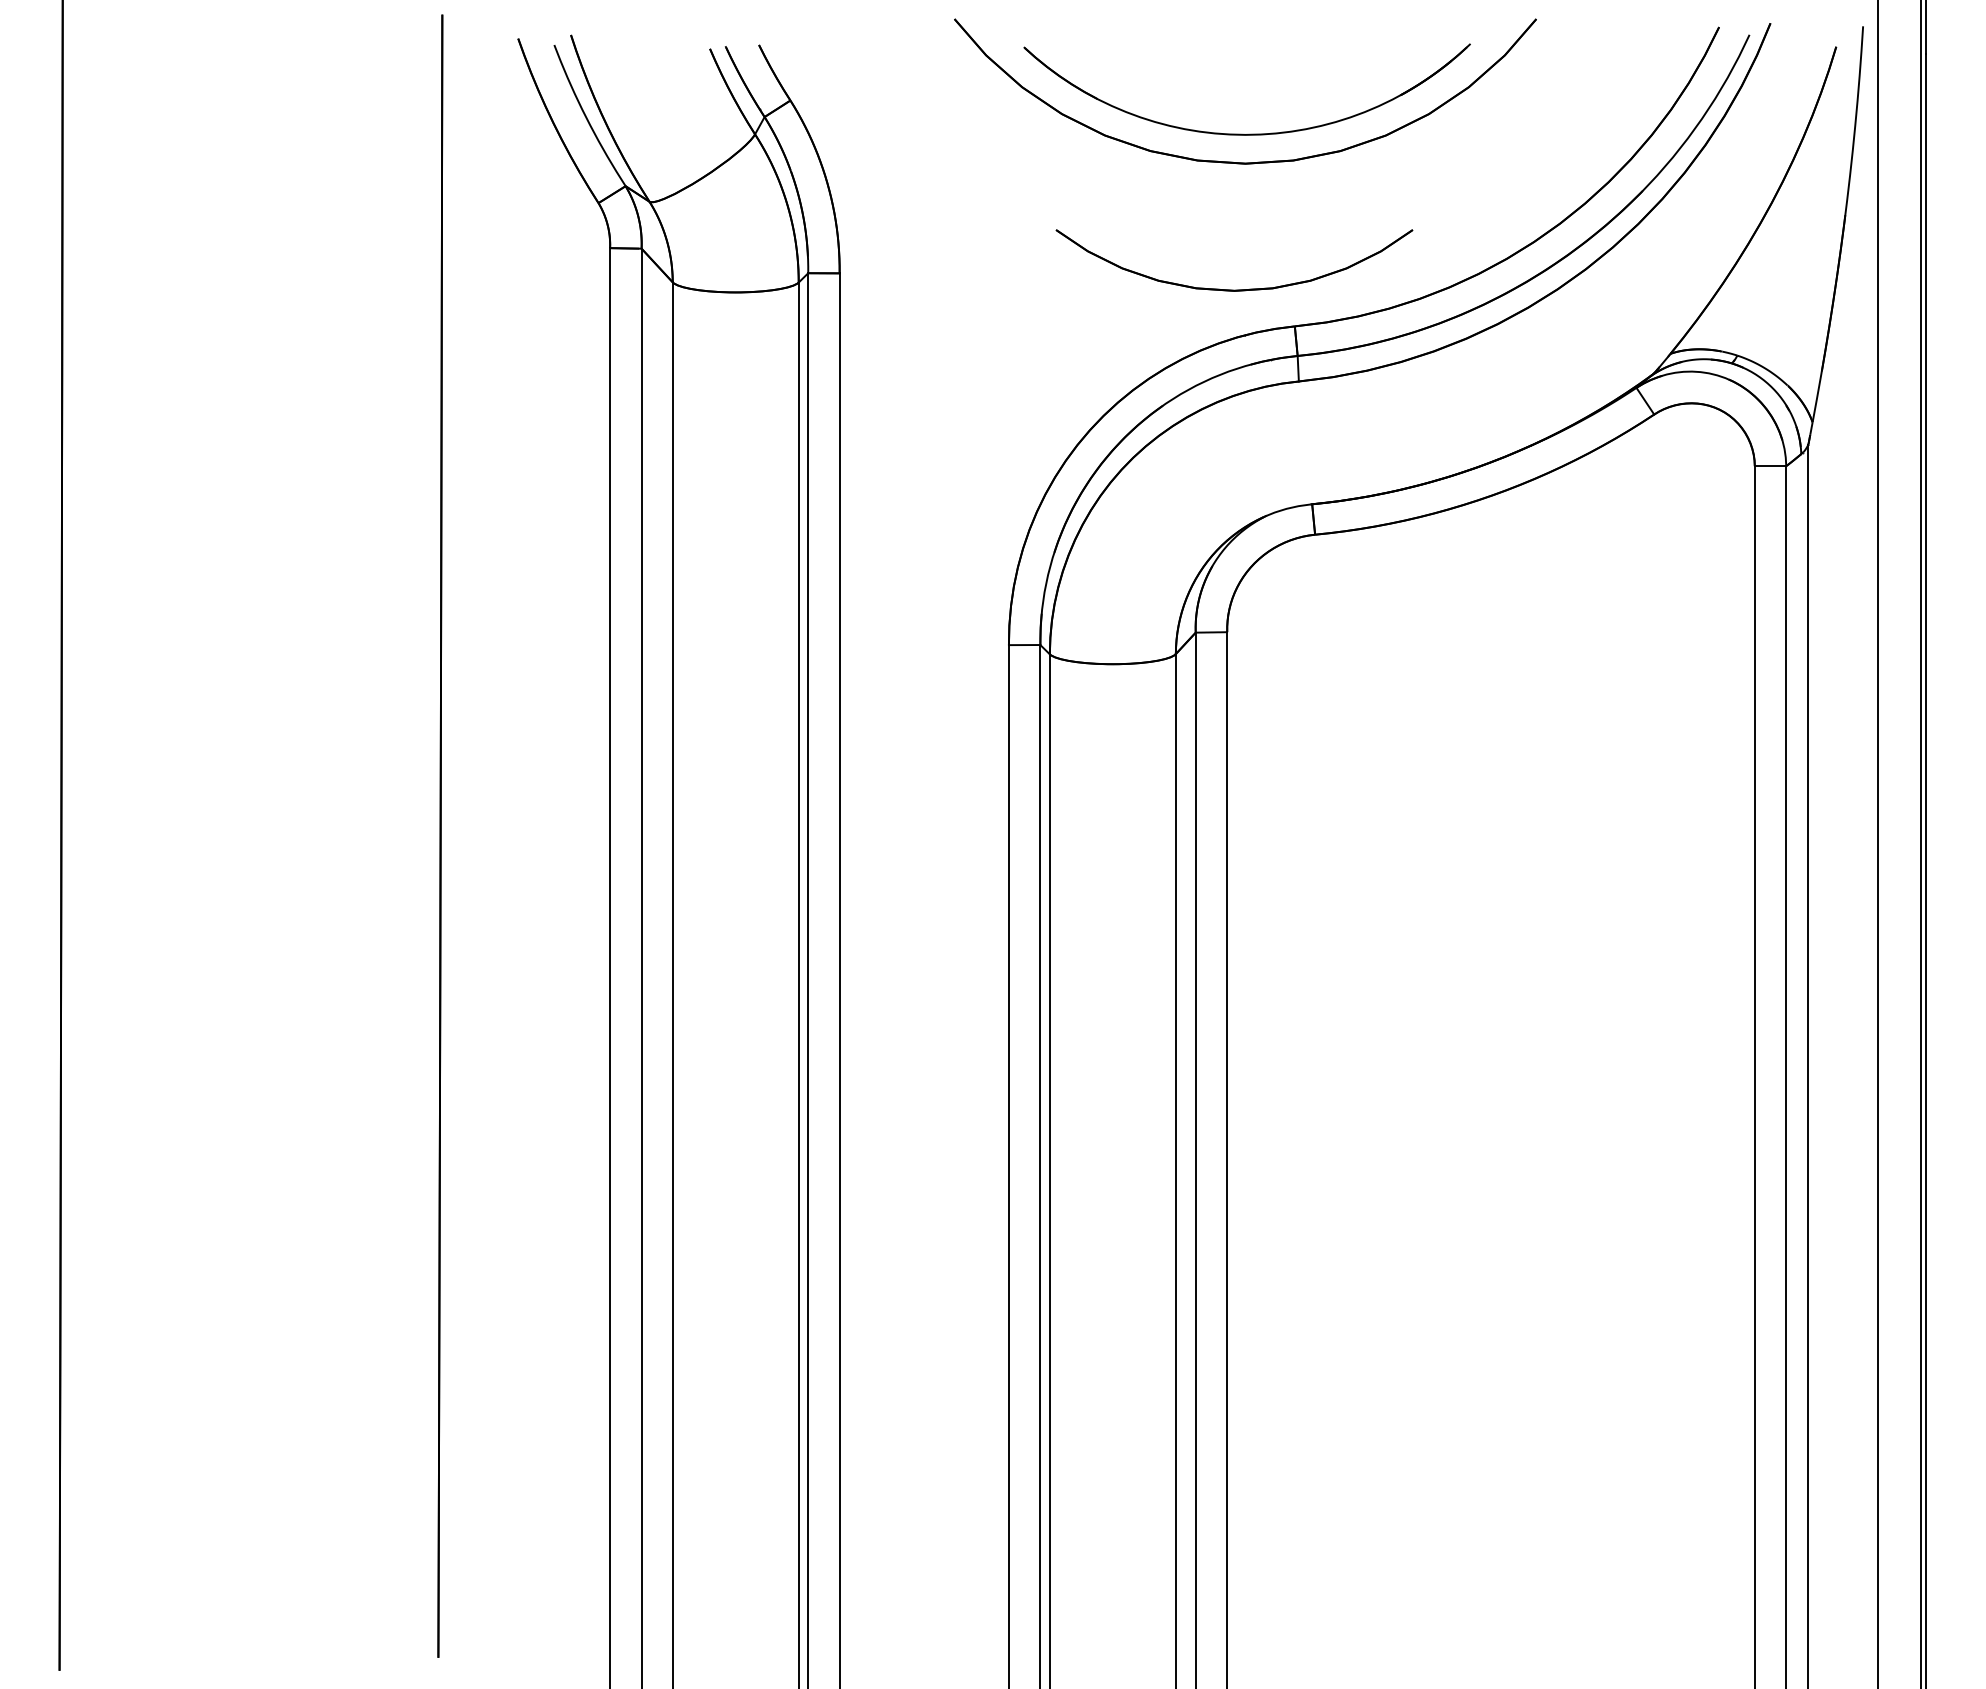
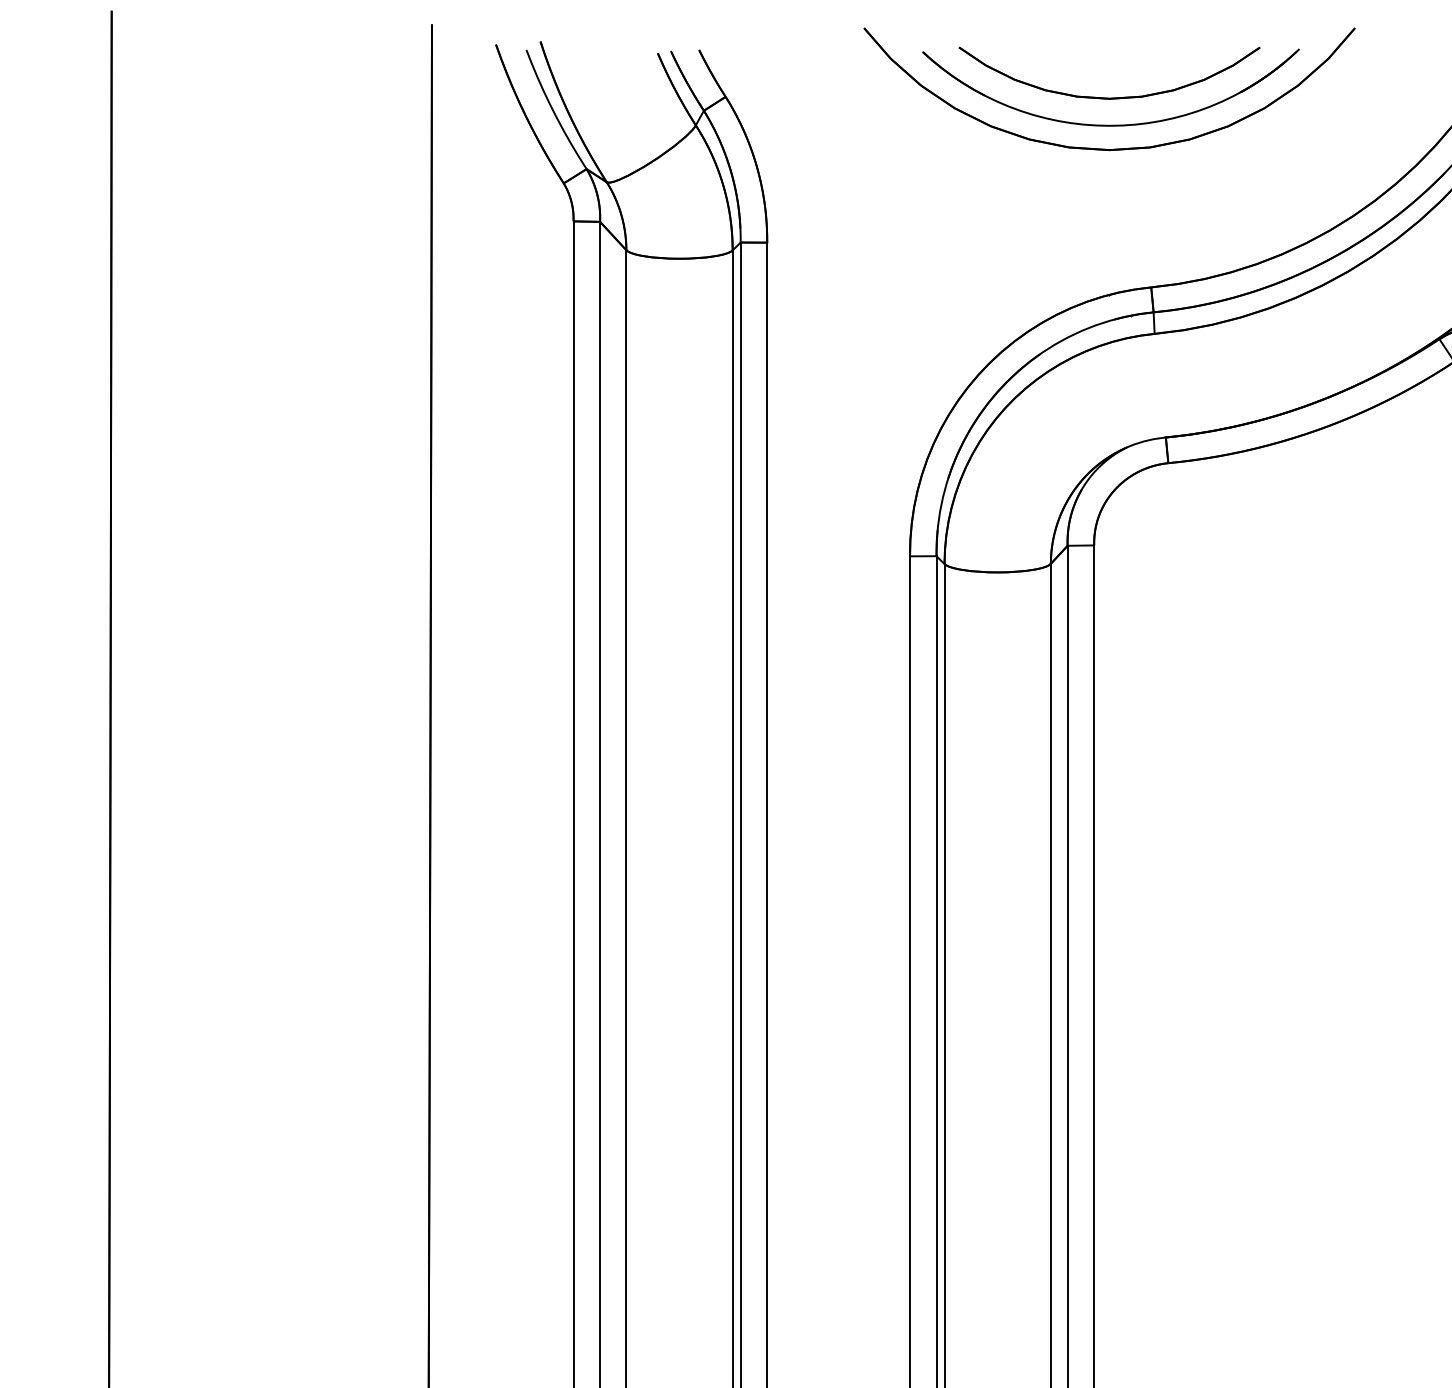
part: (1234, 289) -> (1109, 97), moved

